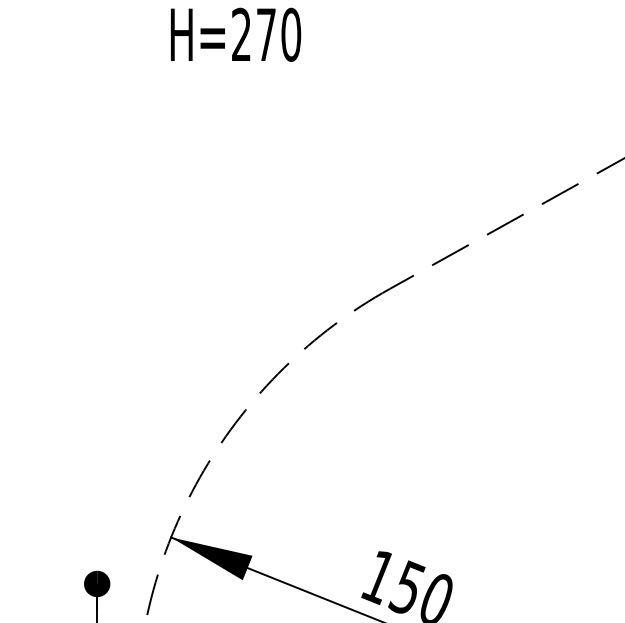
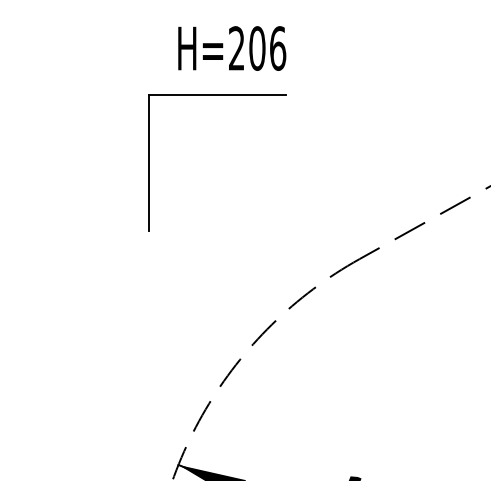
text: (278, 34) -> (267, 48), H=270 -> H=206
part: (217, 91) -> (216, 95), added

